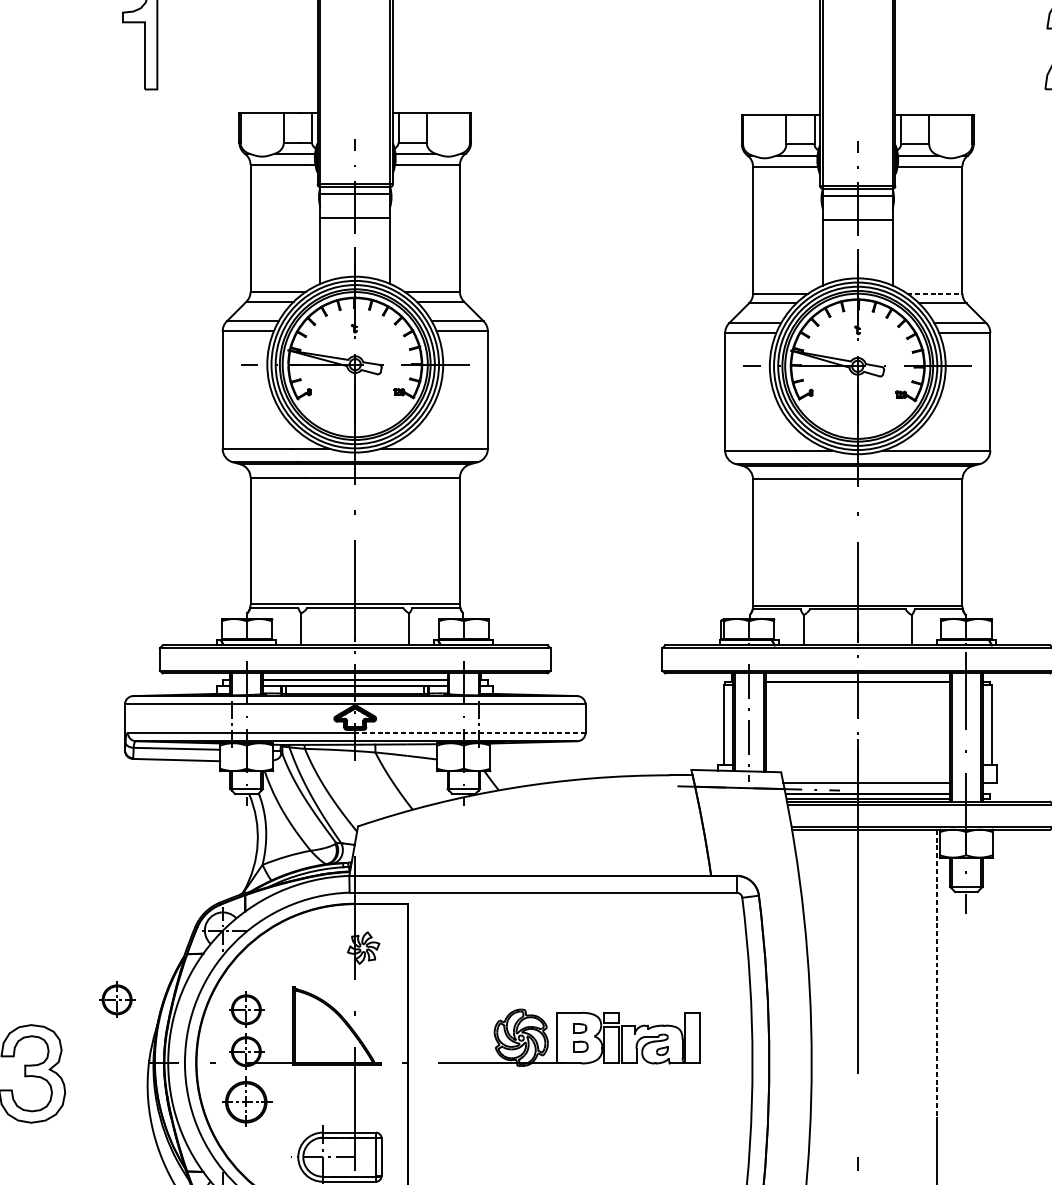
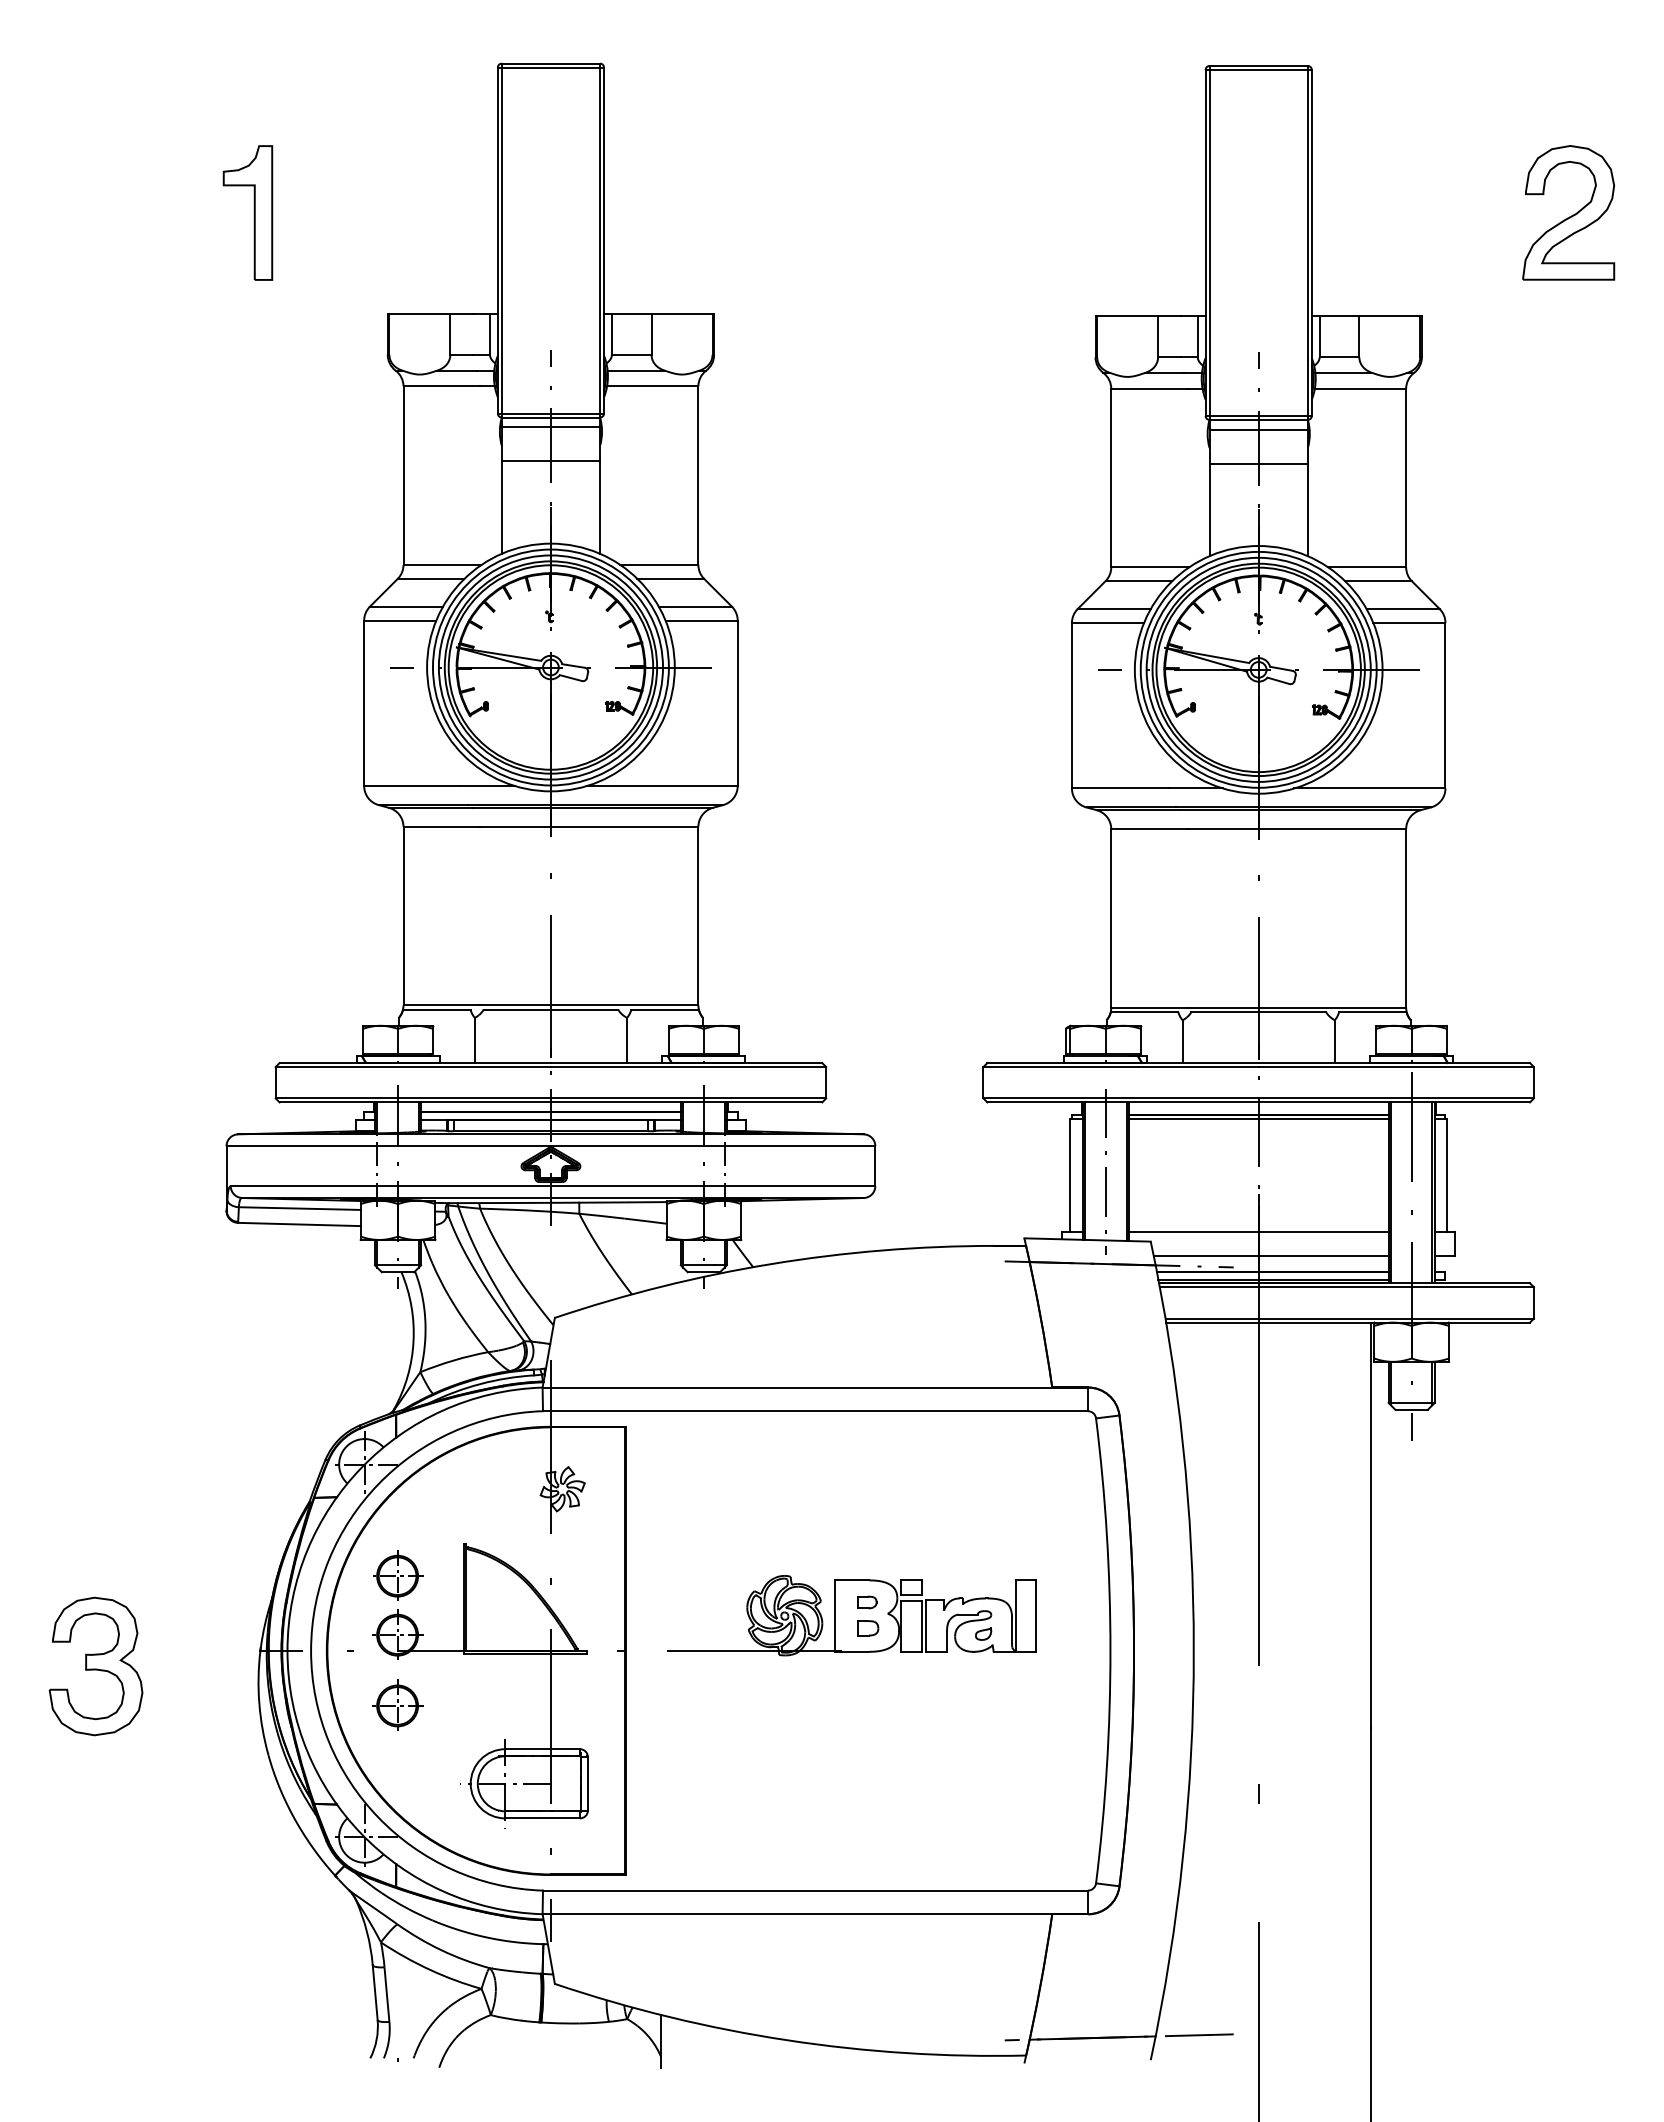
line: (935, 293) -> (1367, 567), dashed -> solid
line: (857, 684) -> (1258, 1118), added
line: (469, 733) -> (712, 1186), dashed -> solid
line: (857, 765) -> (1258, 1231), added
line: (937, 973) -> (1370, 1525), dashed -> solid
part: (117, 999) -> (216, 1561), removed
part: (246, 1100) -> (397, 1704), size x0.71

